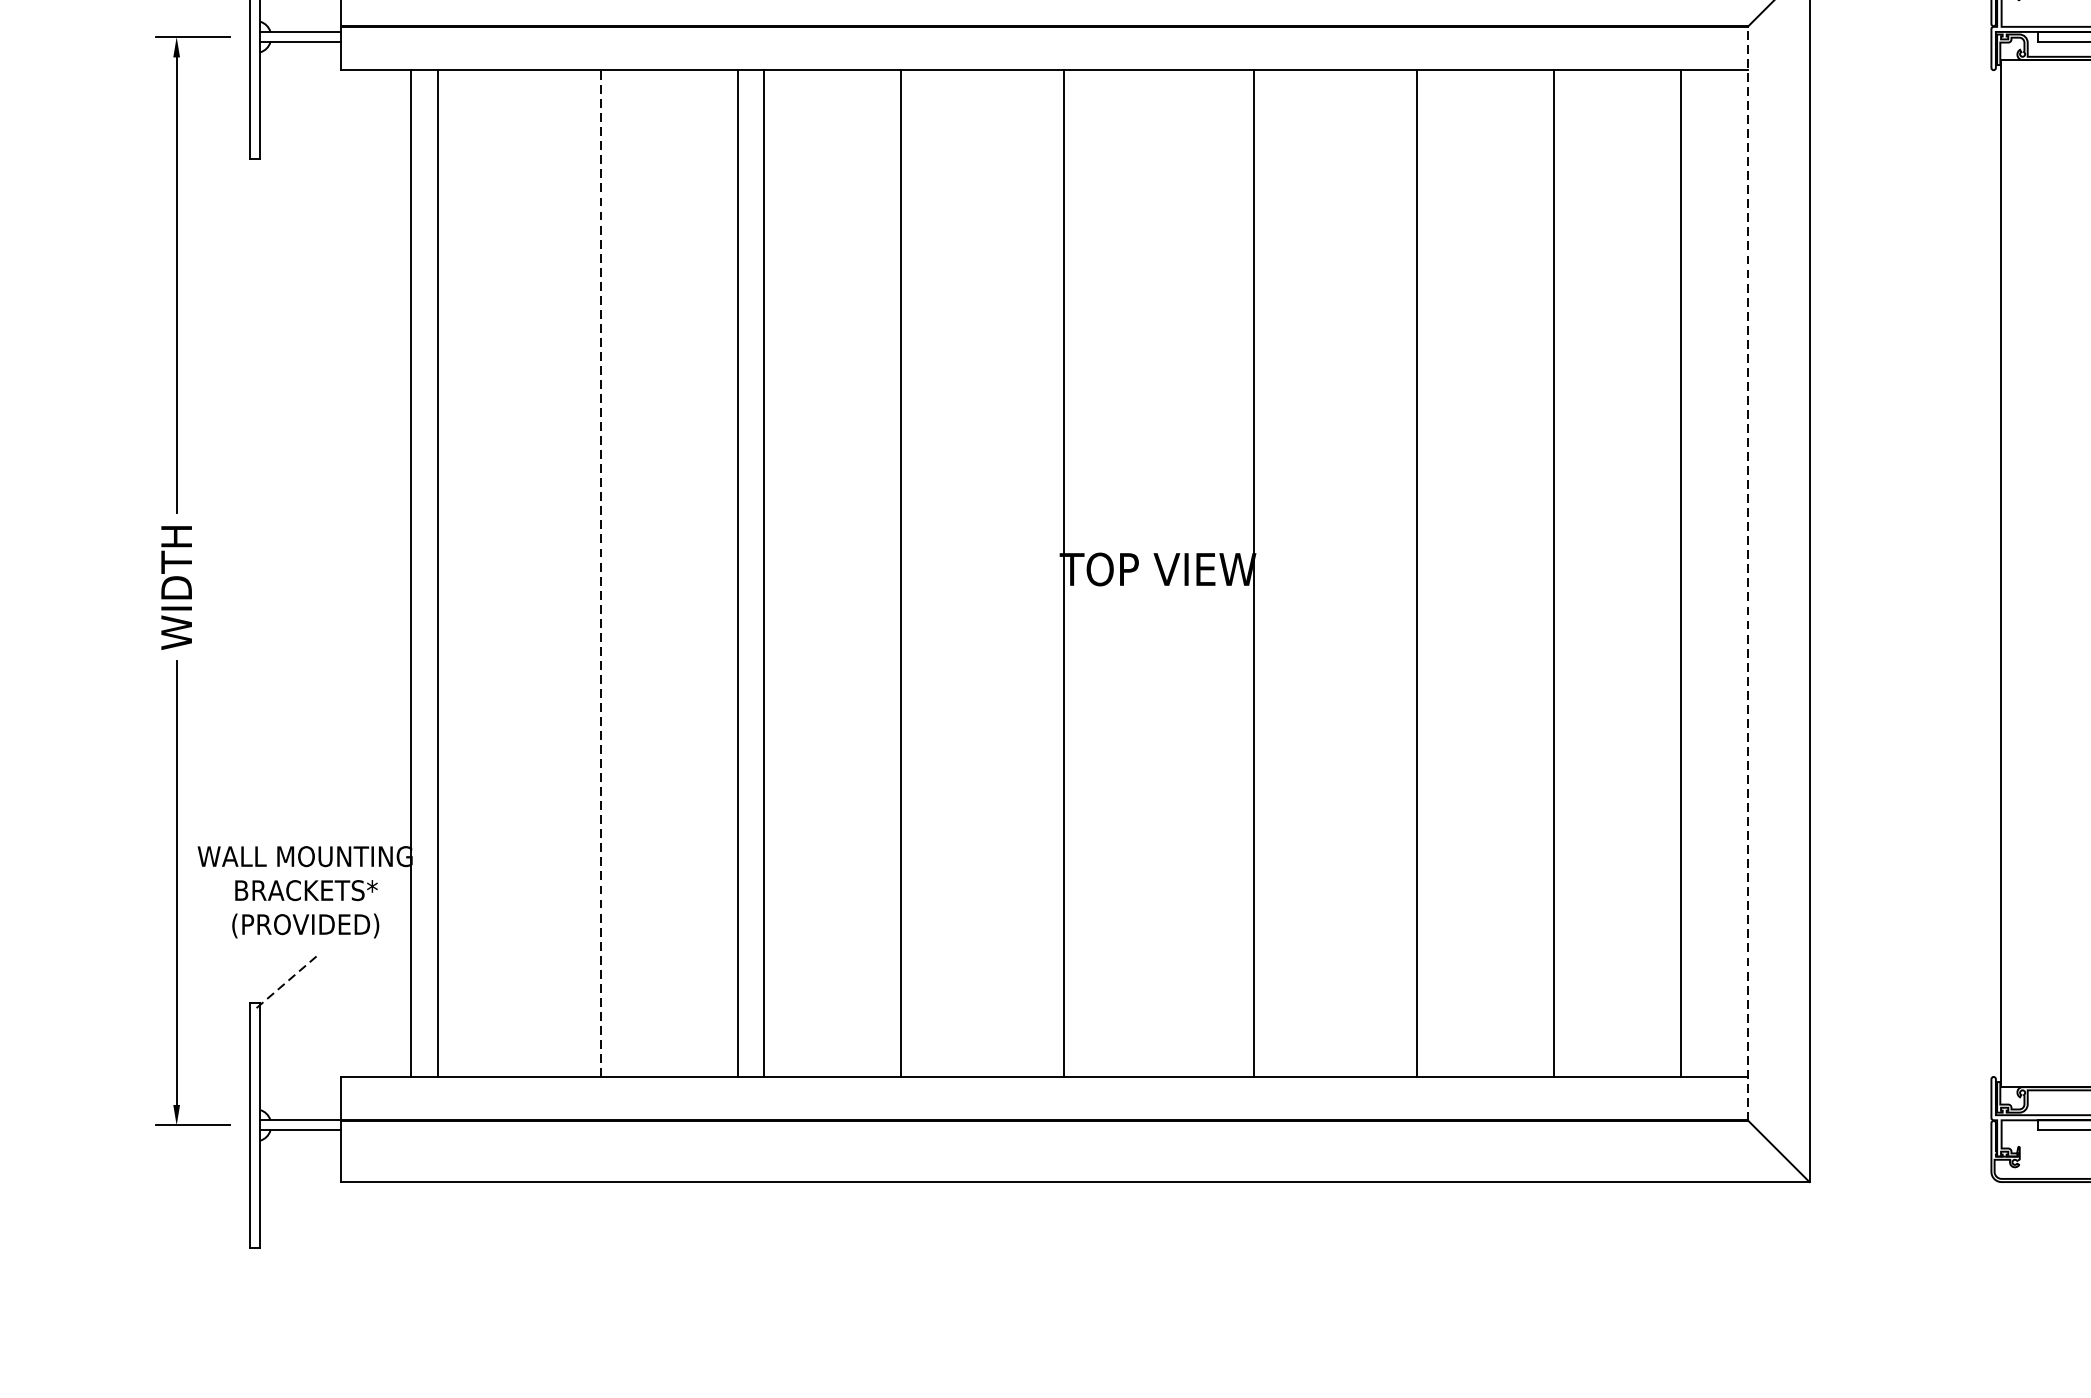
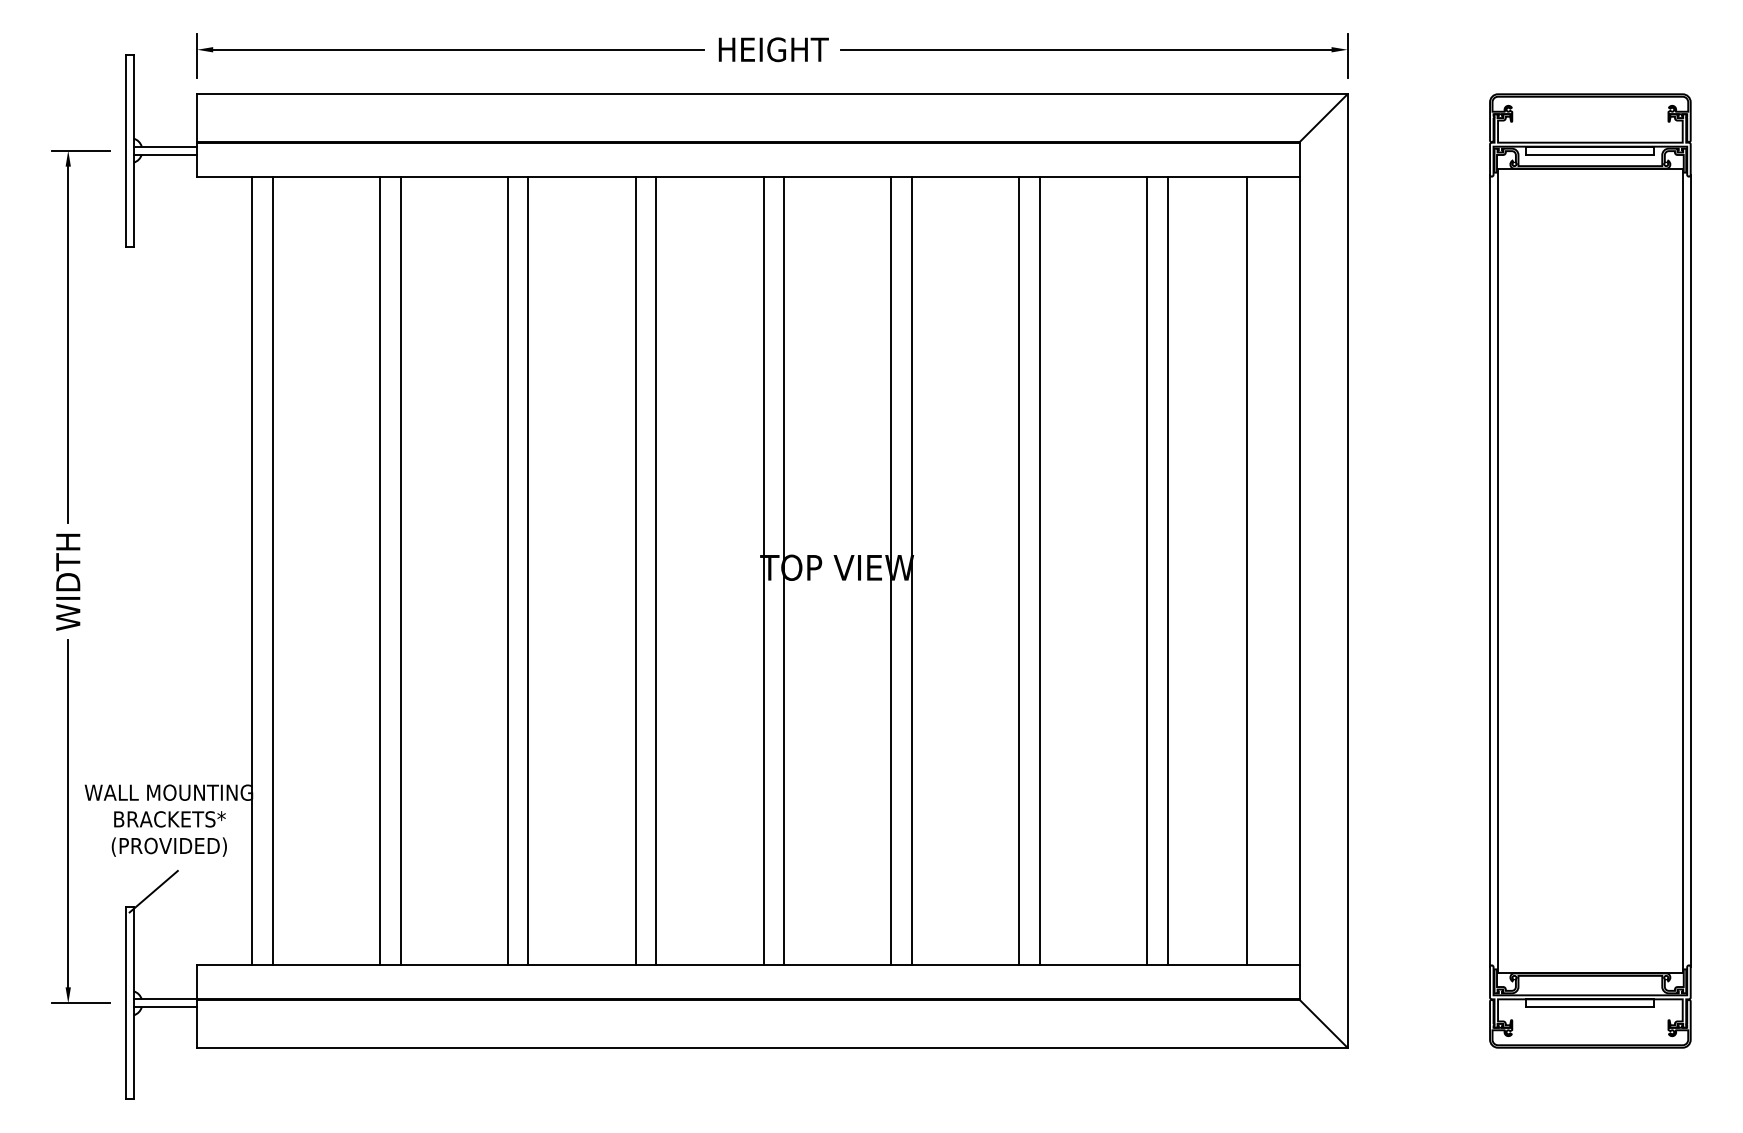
line: (575, 572) -> (380, 570), added
line: (600, 572) -> (400, 570), dashed -> solid
line: (927, 572) -> (656, 570), added
line: (1090, 572) -> (784, 570), added
line: (1227, 572) -> (891, 570), added
line: (1390, 572) -> (1019, 570), added
line: (1579, 572) -> (1167, 570), added
line: (1992, 572) -> (1490, 570), added
line: (1748, 574) -> (1299, 571), dashed -> solid
line: (285, 982) -> (153, 891), dashed -> solid

